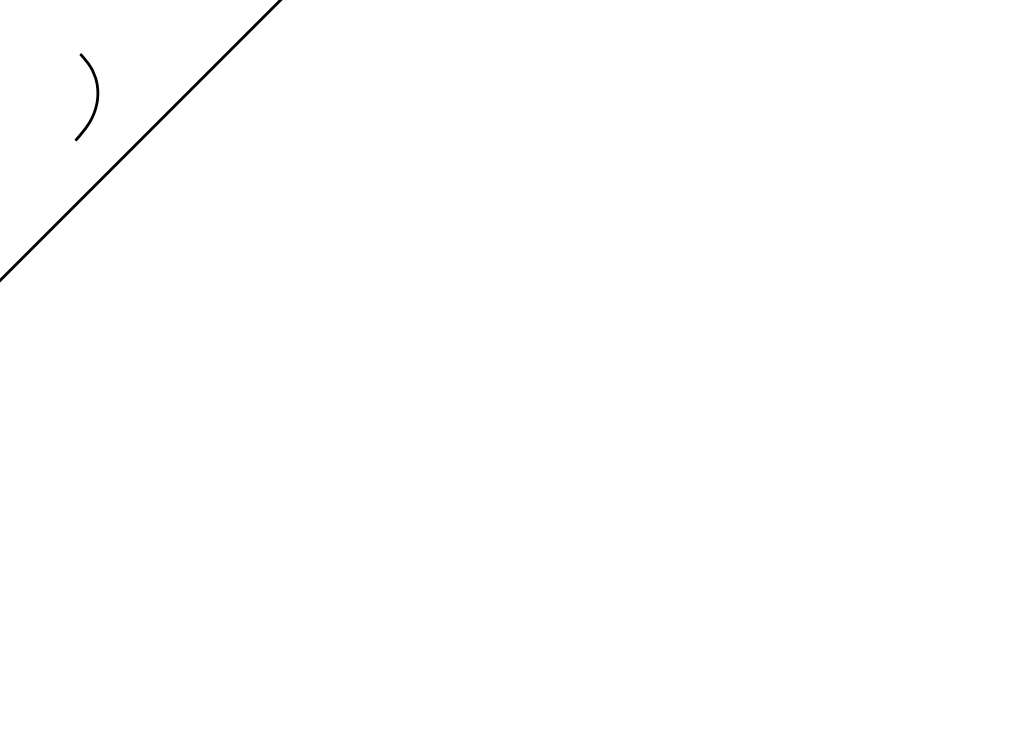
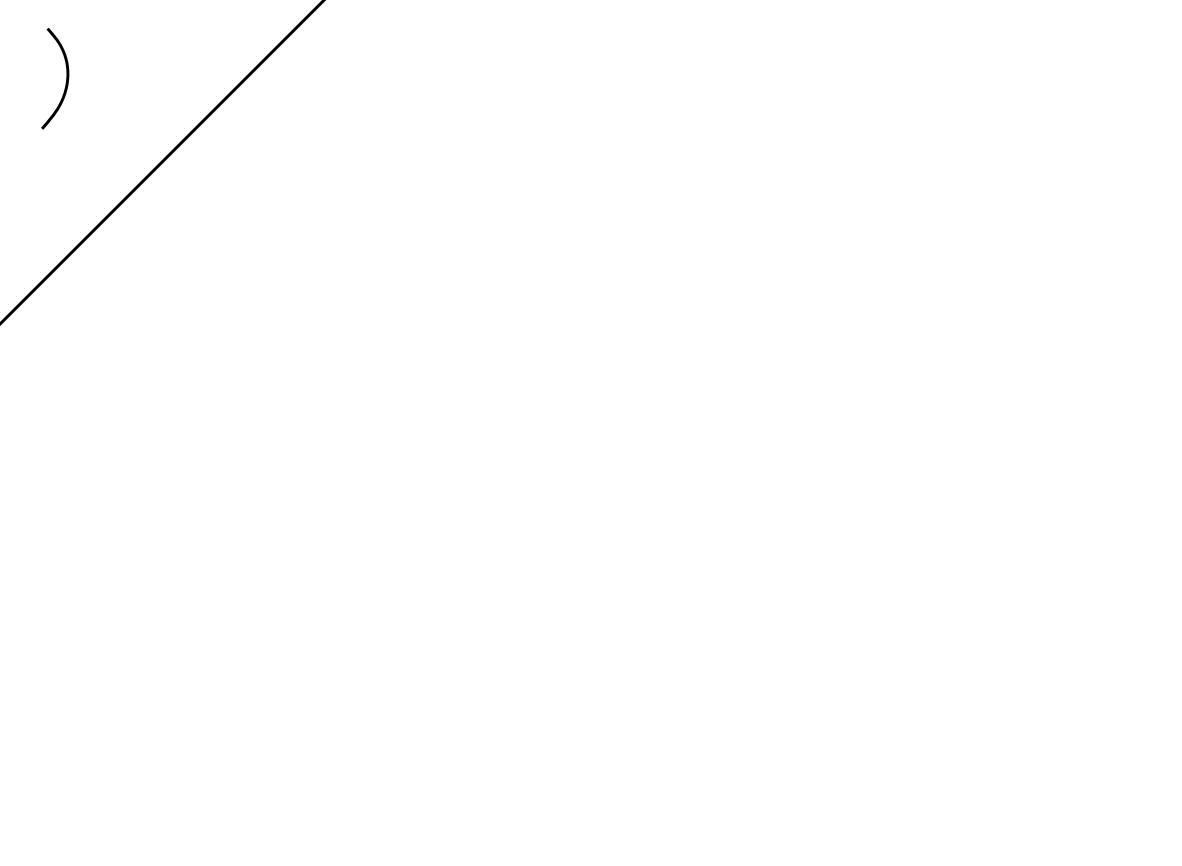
part: (95, 101) -> (65, 83), moved

